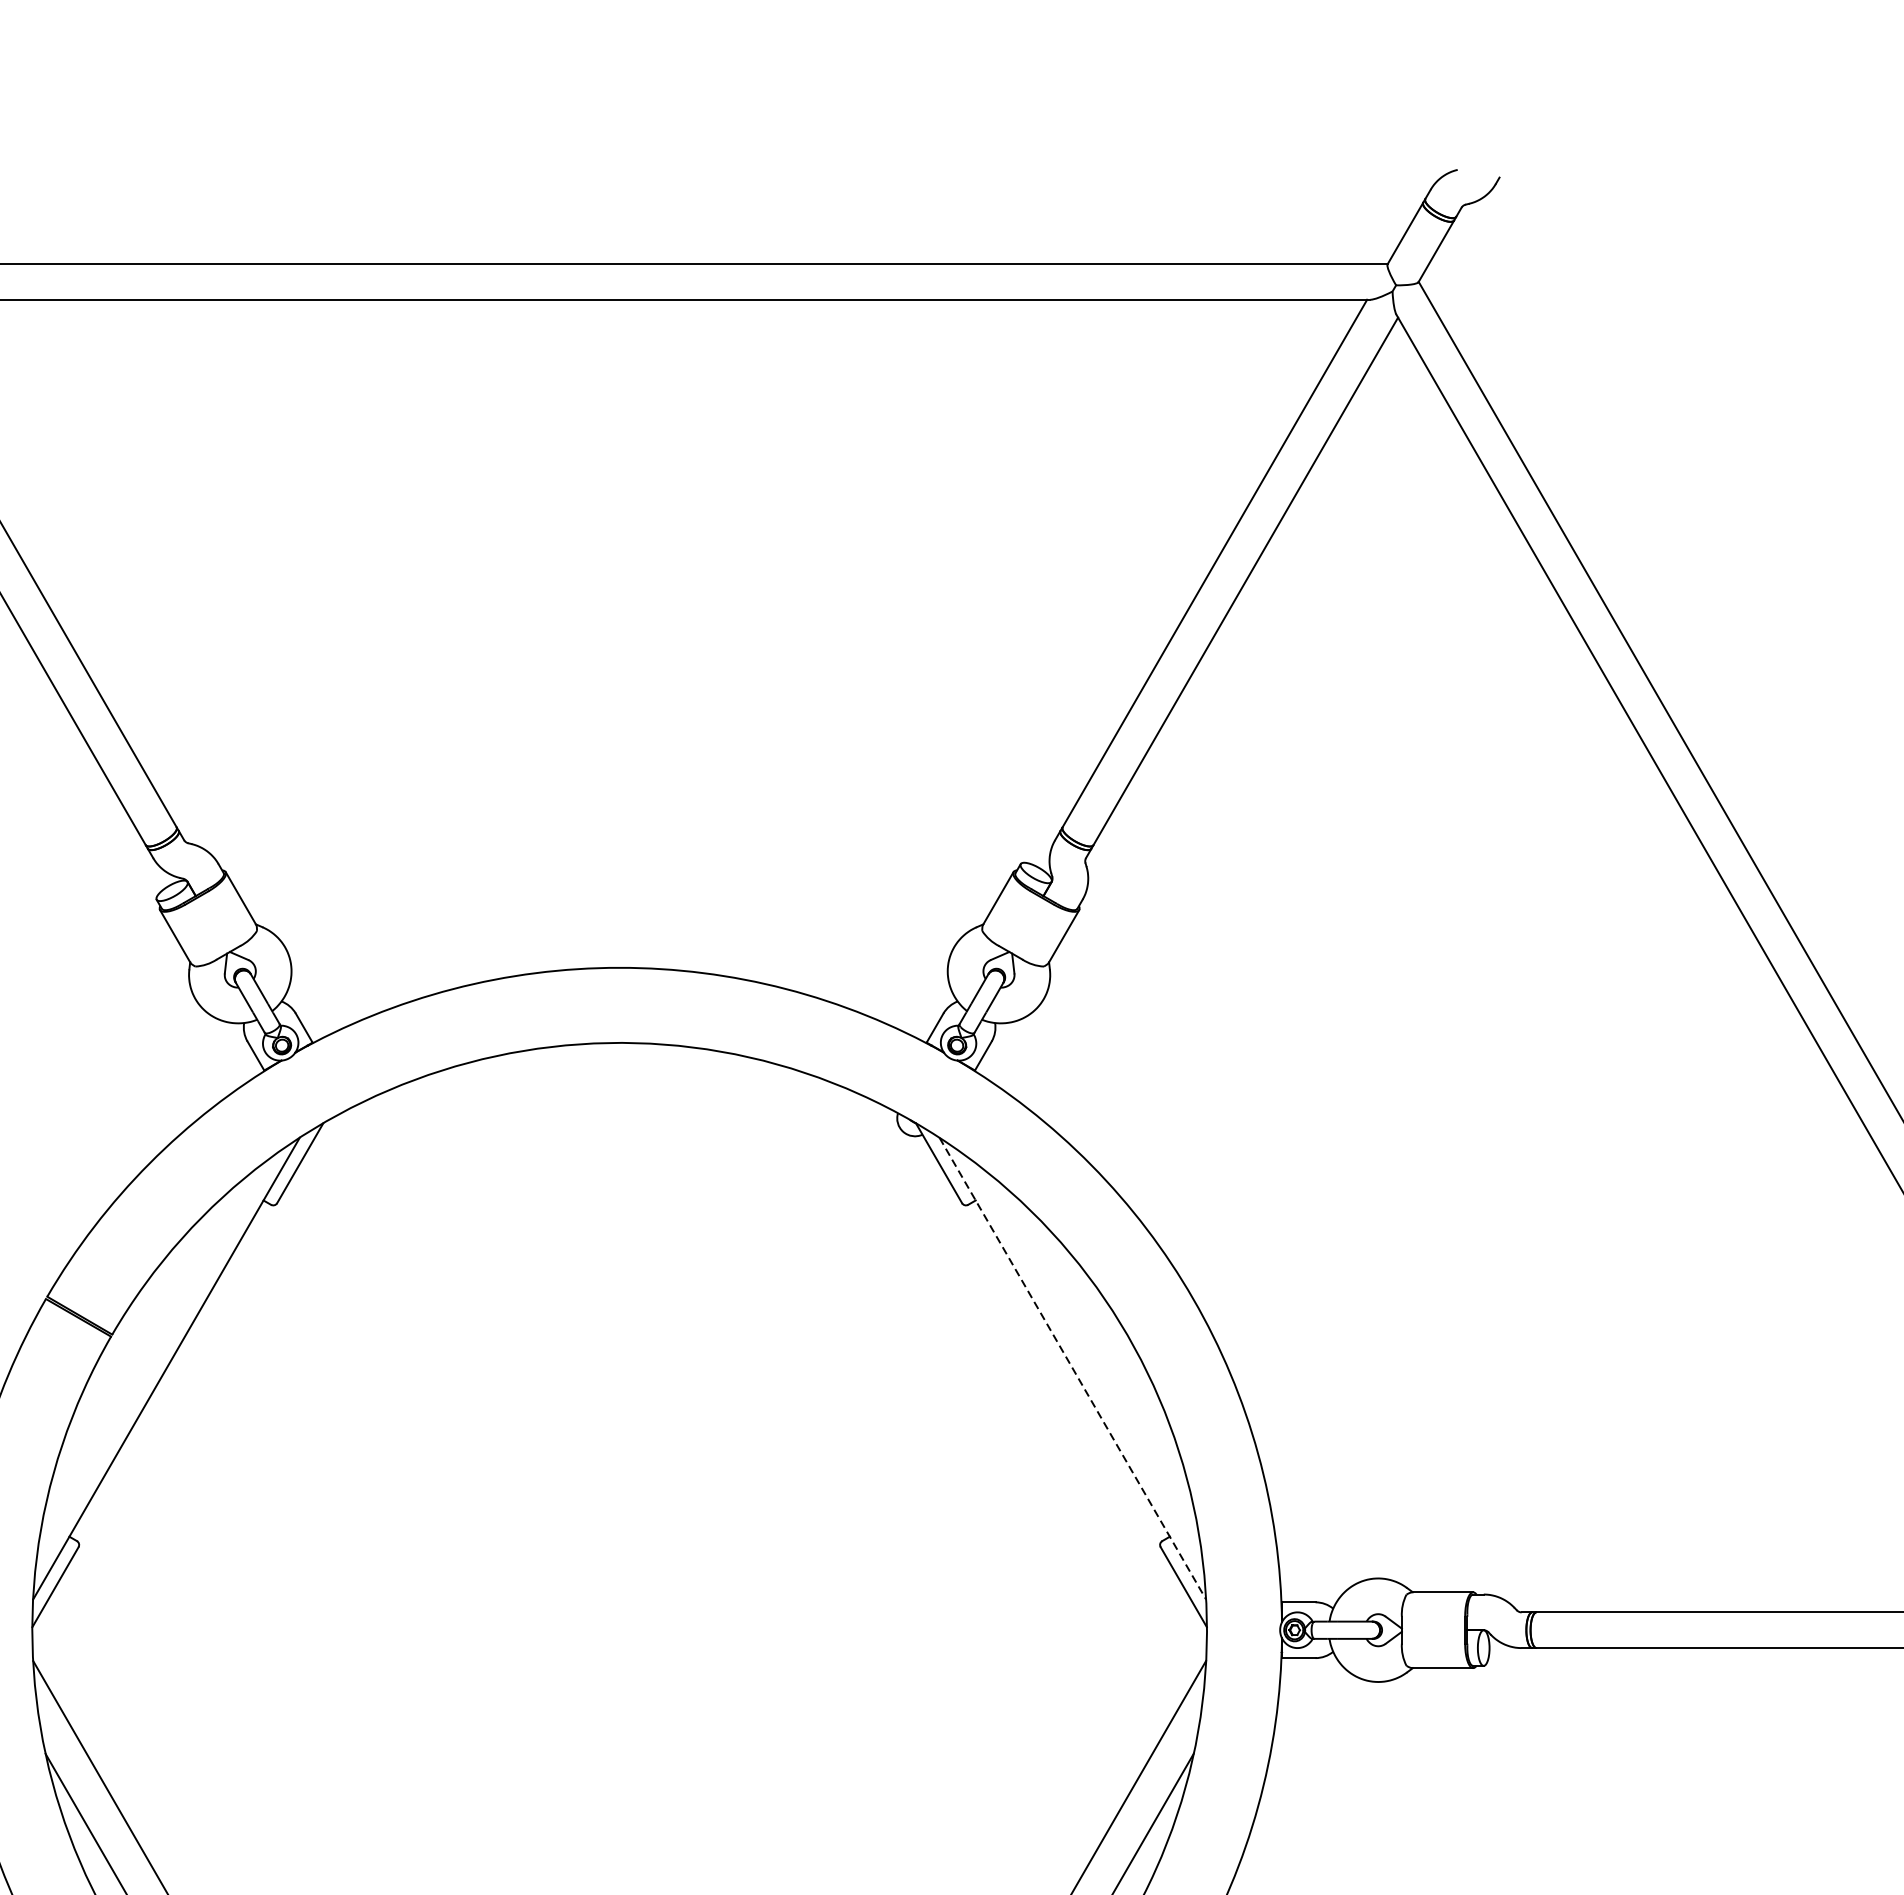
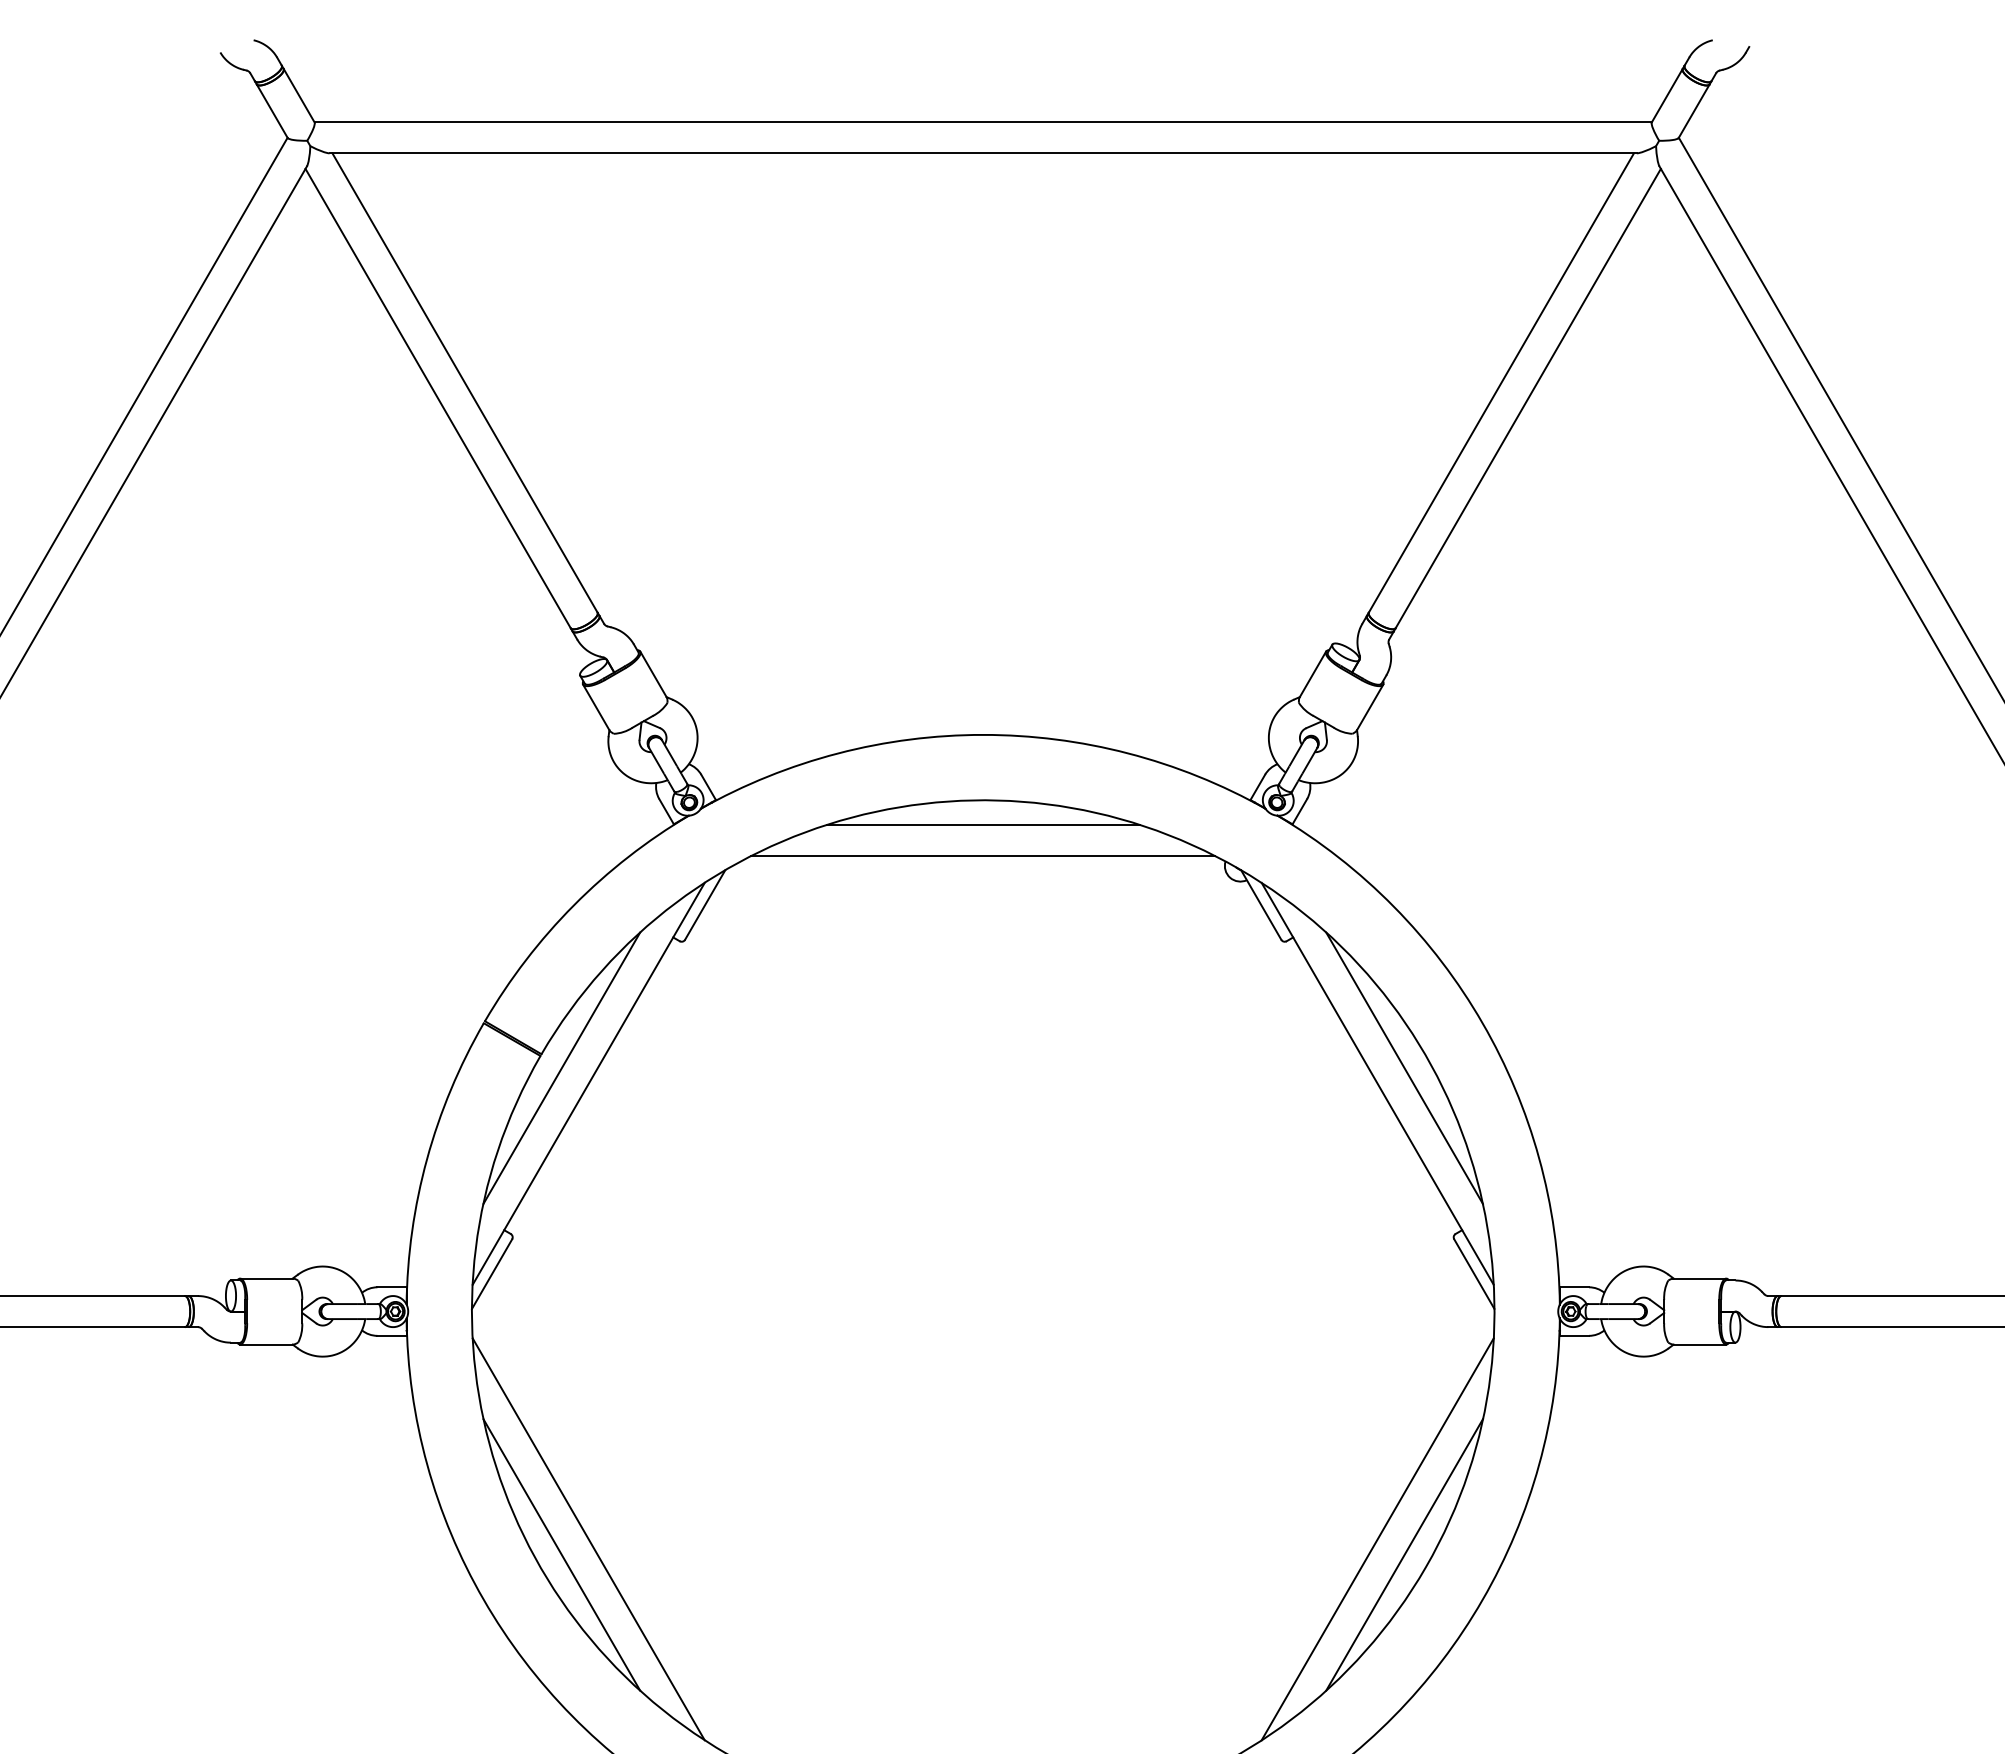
line: (618, 1070) -> (982, 824), added
line: (619, 1107) -> (983, 856), added
line: (135, 1349) -> (561, 1067), added
line: (1103, 1349) -> (1404, 1067), added
line: (1072, 1369) -> (1377, 1084), dashed -> solid

